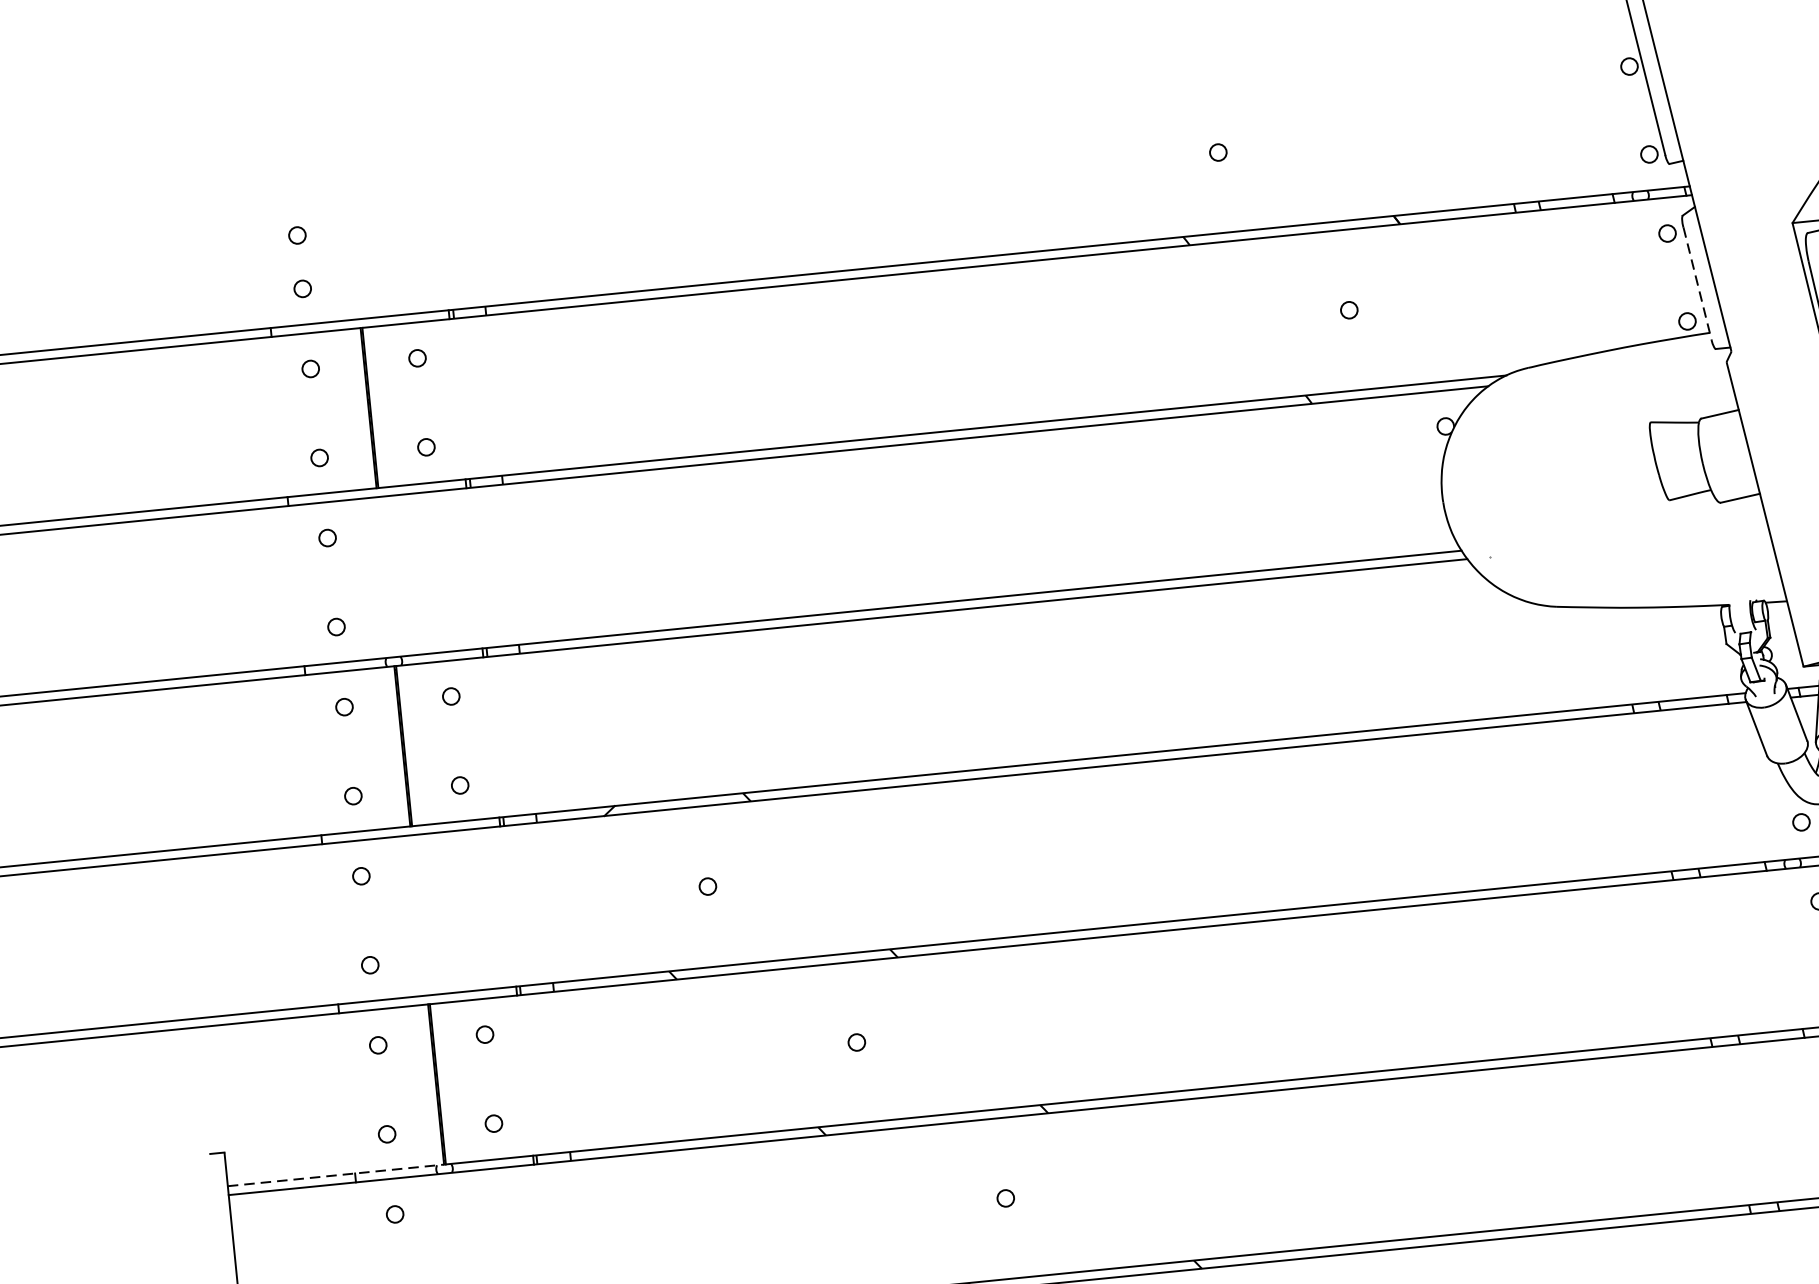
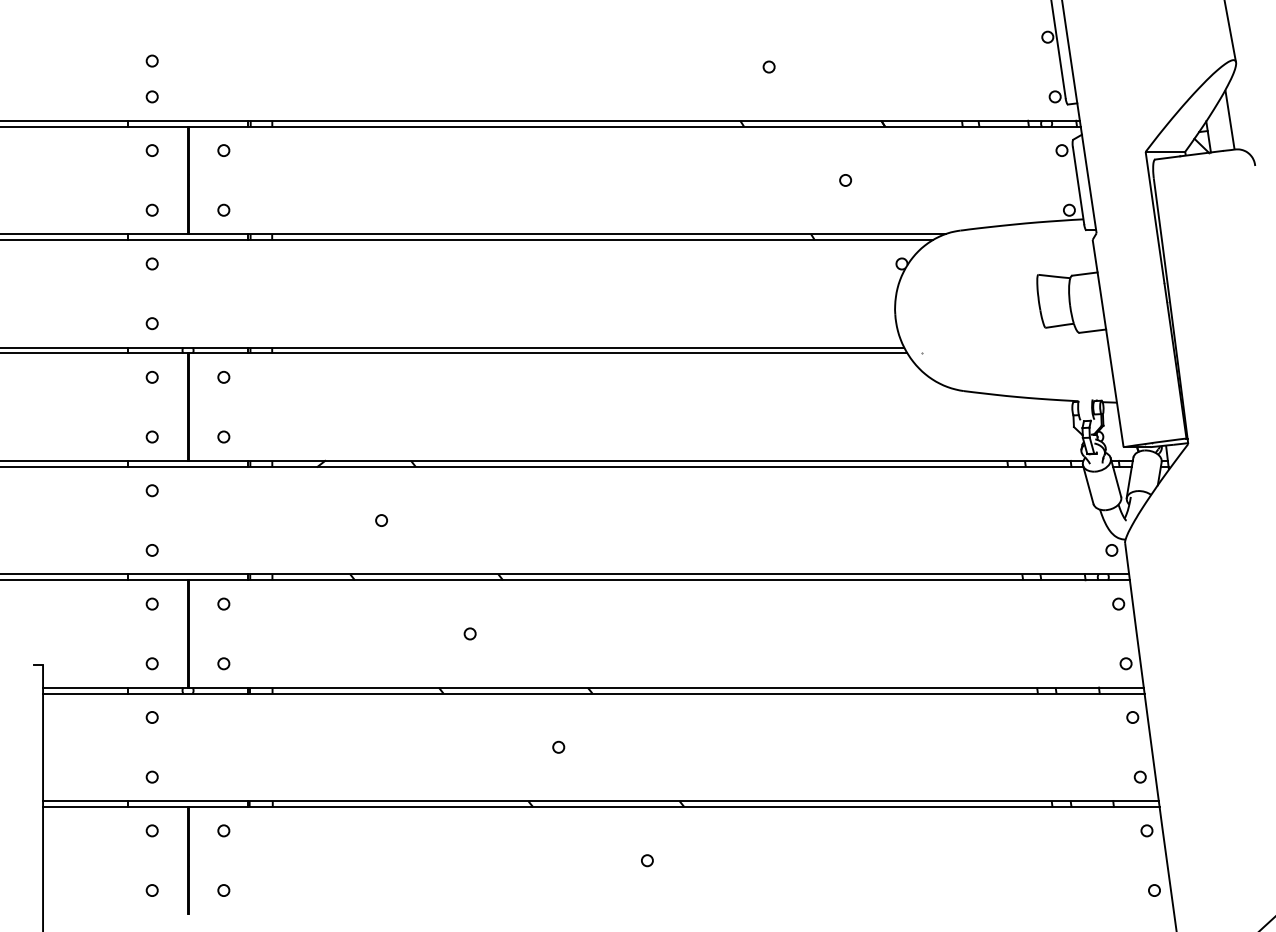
line: (1697, 283) -> (1078, 185), dashed -> solid
line: (335, 1175) -> (115, 687), dashed -> solid

